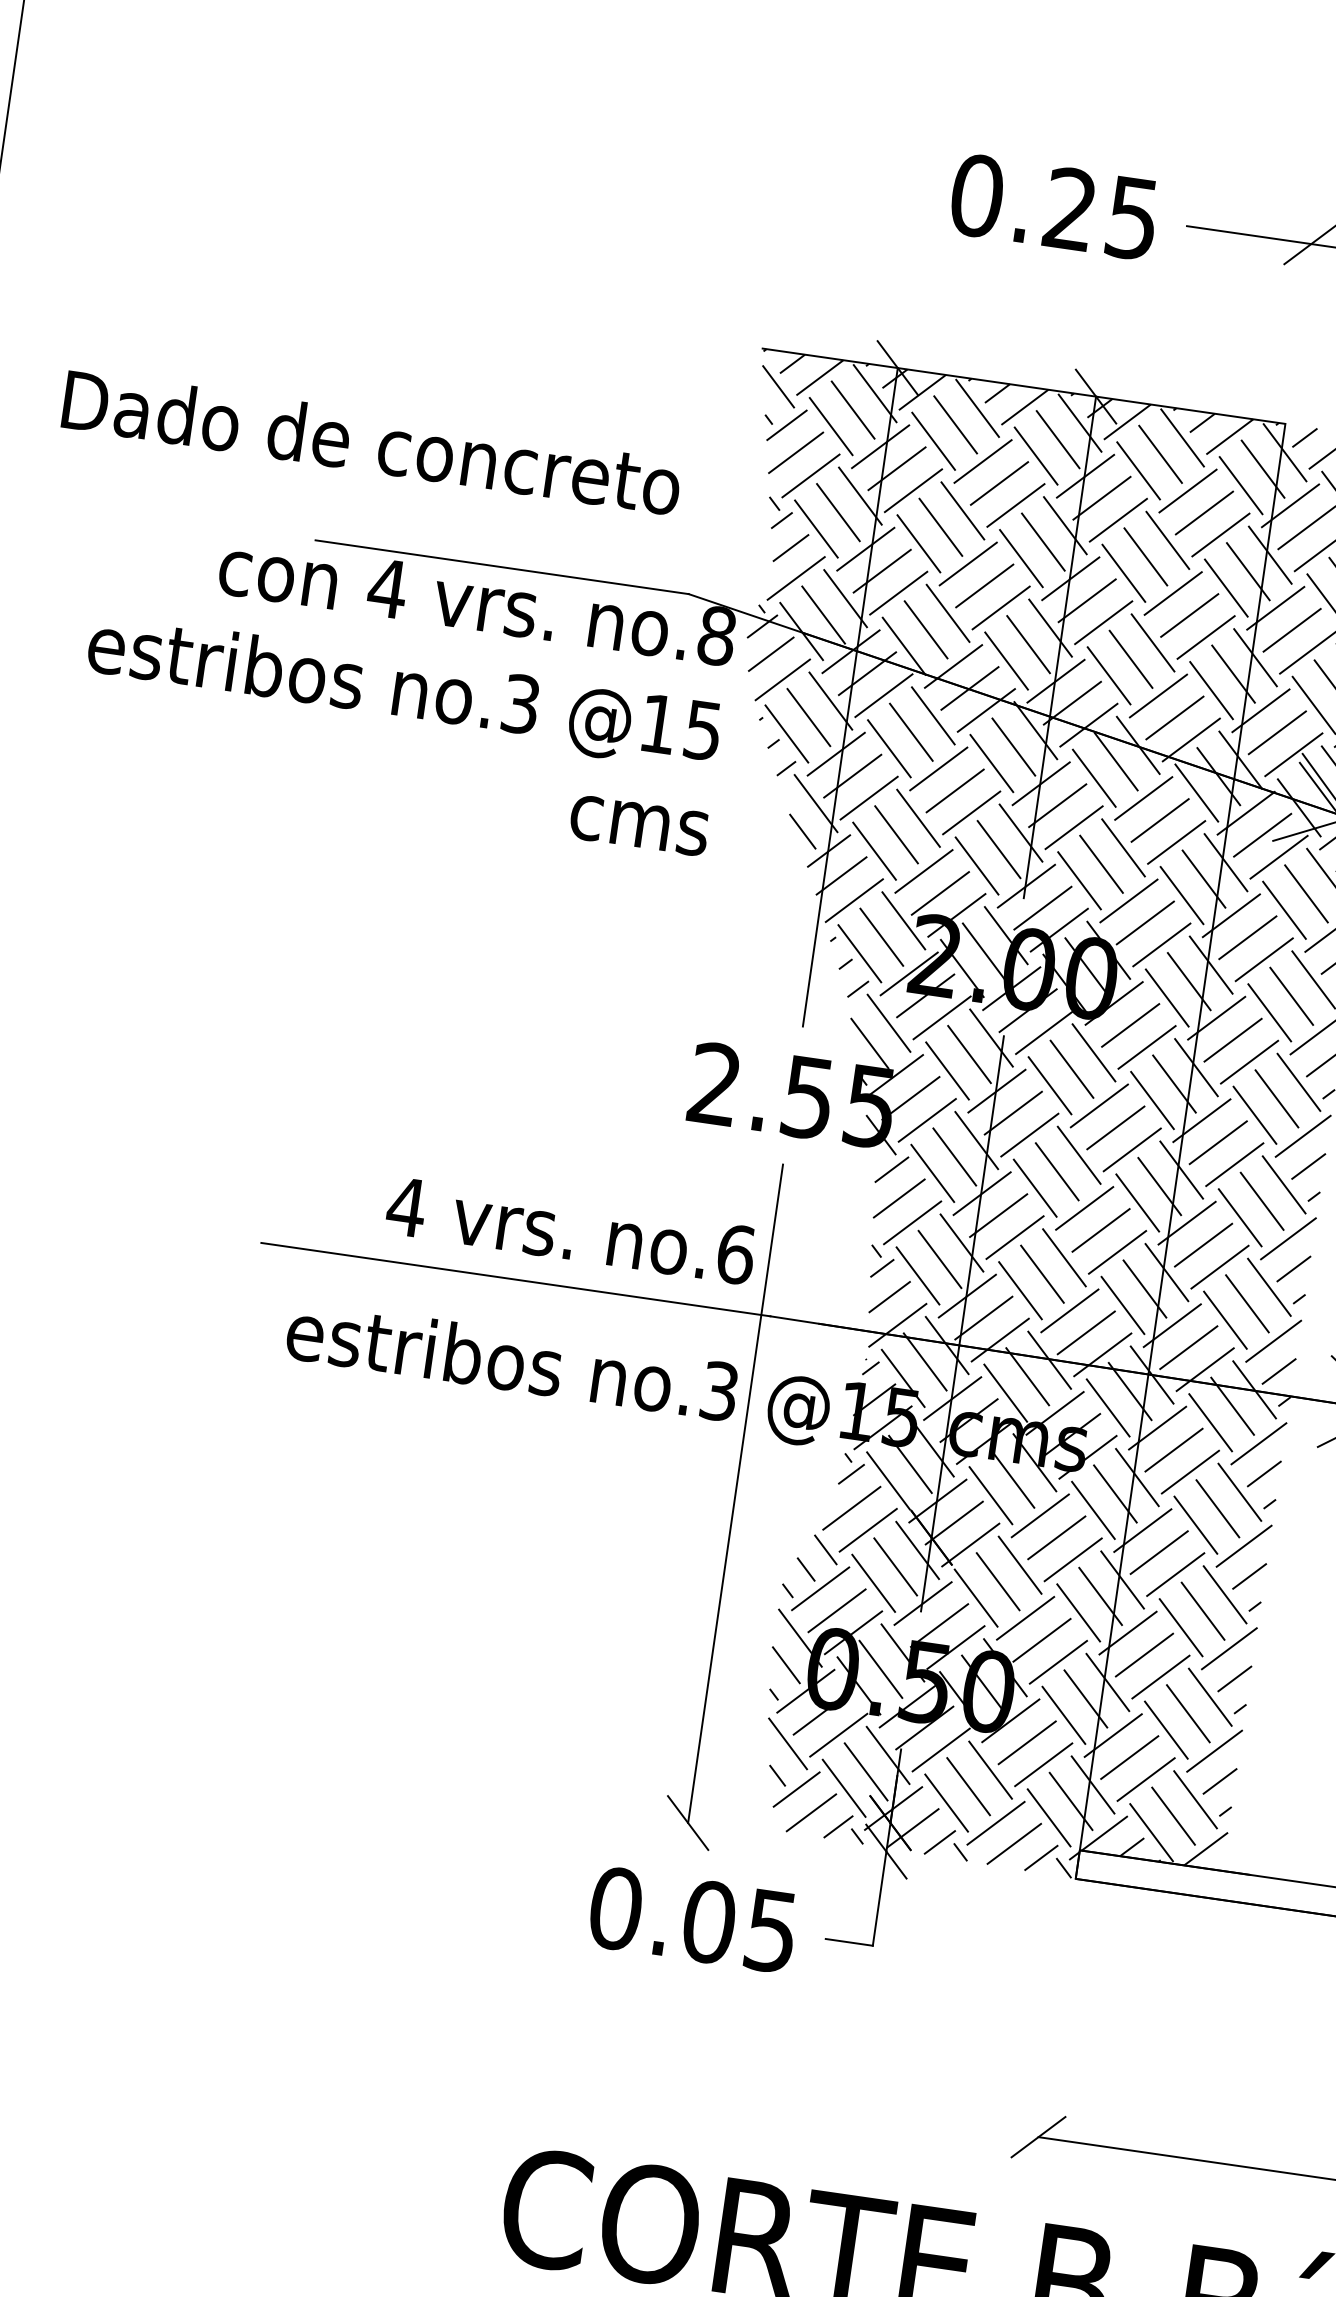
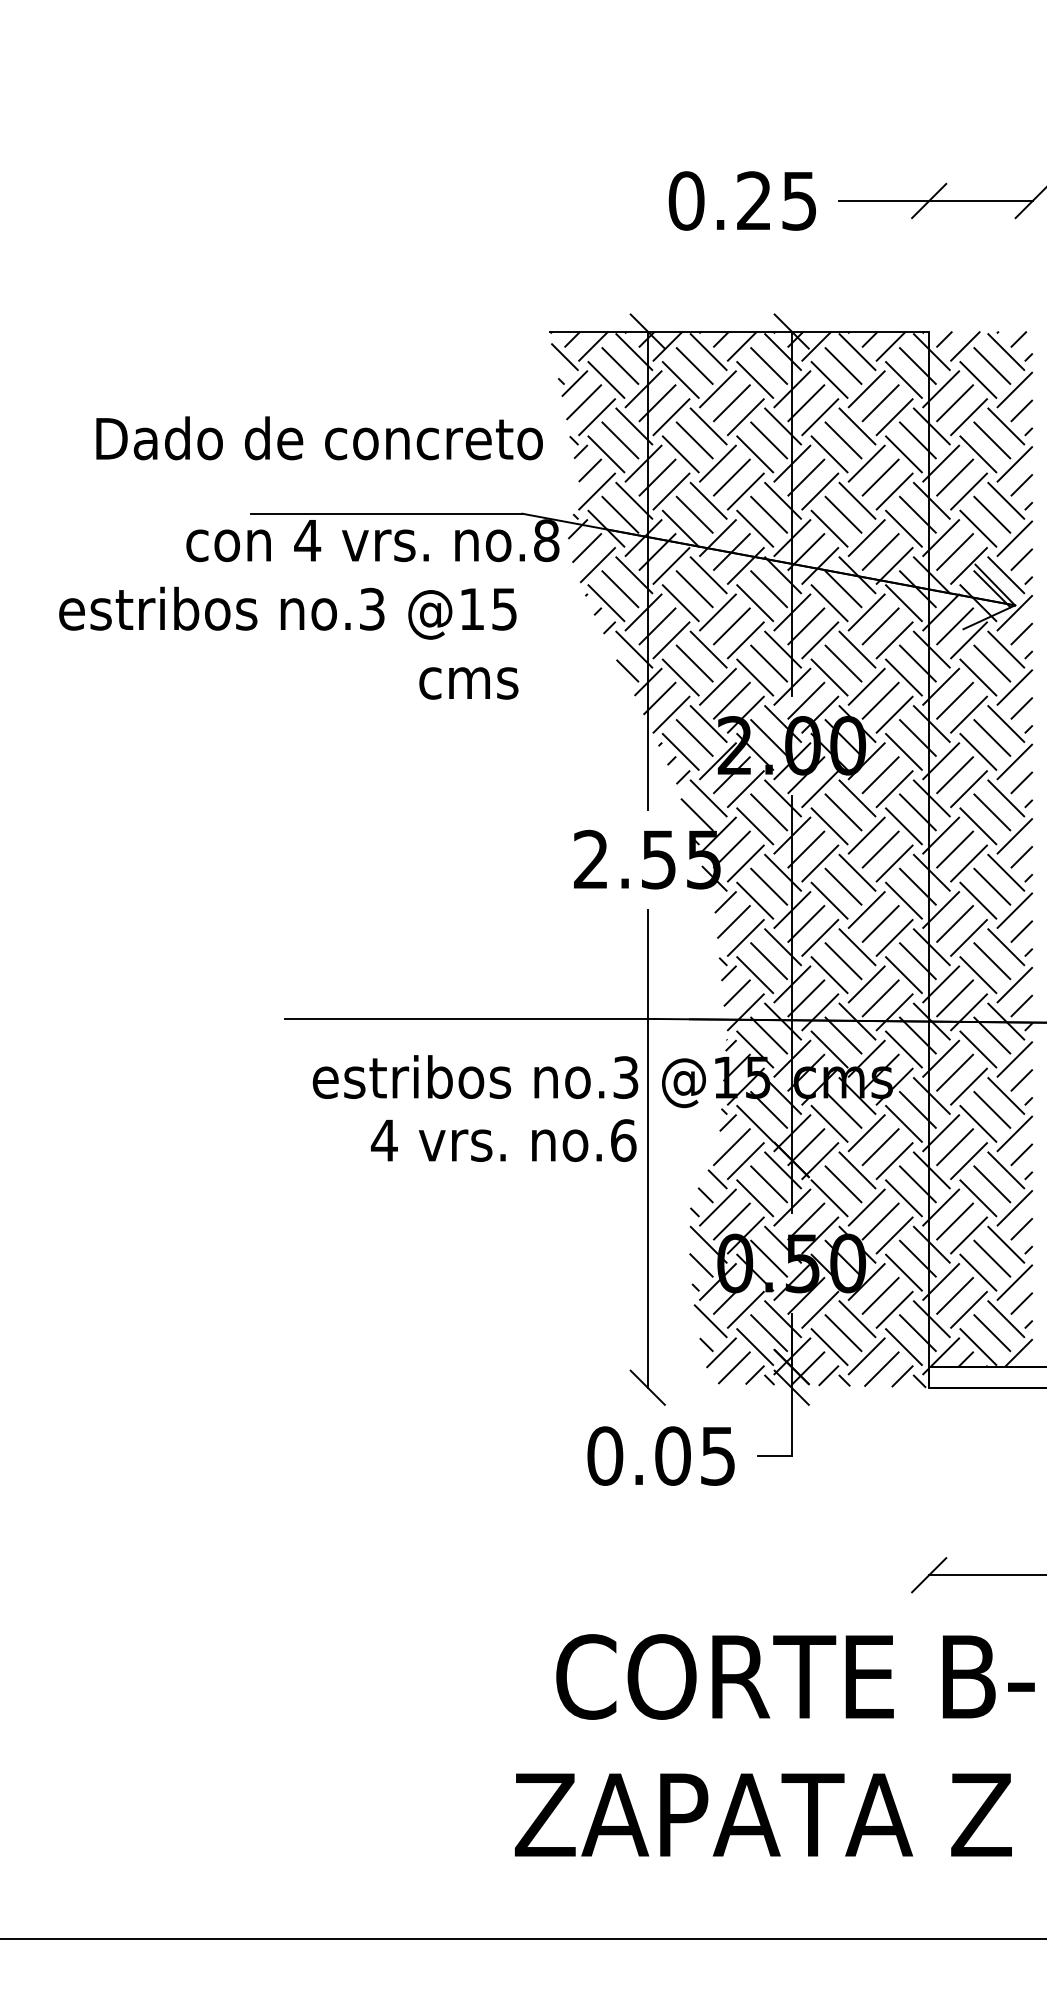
text: (371, 442) -> (319, 438), moved
text: (398, 733) -> (288, 642), moved
text: (570, 1230) -> (503, 1140), moved

